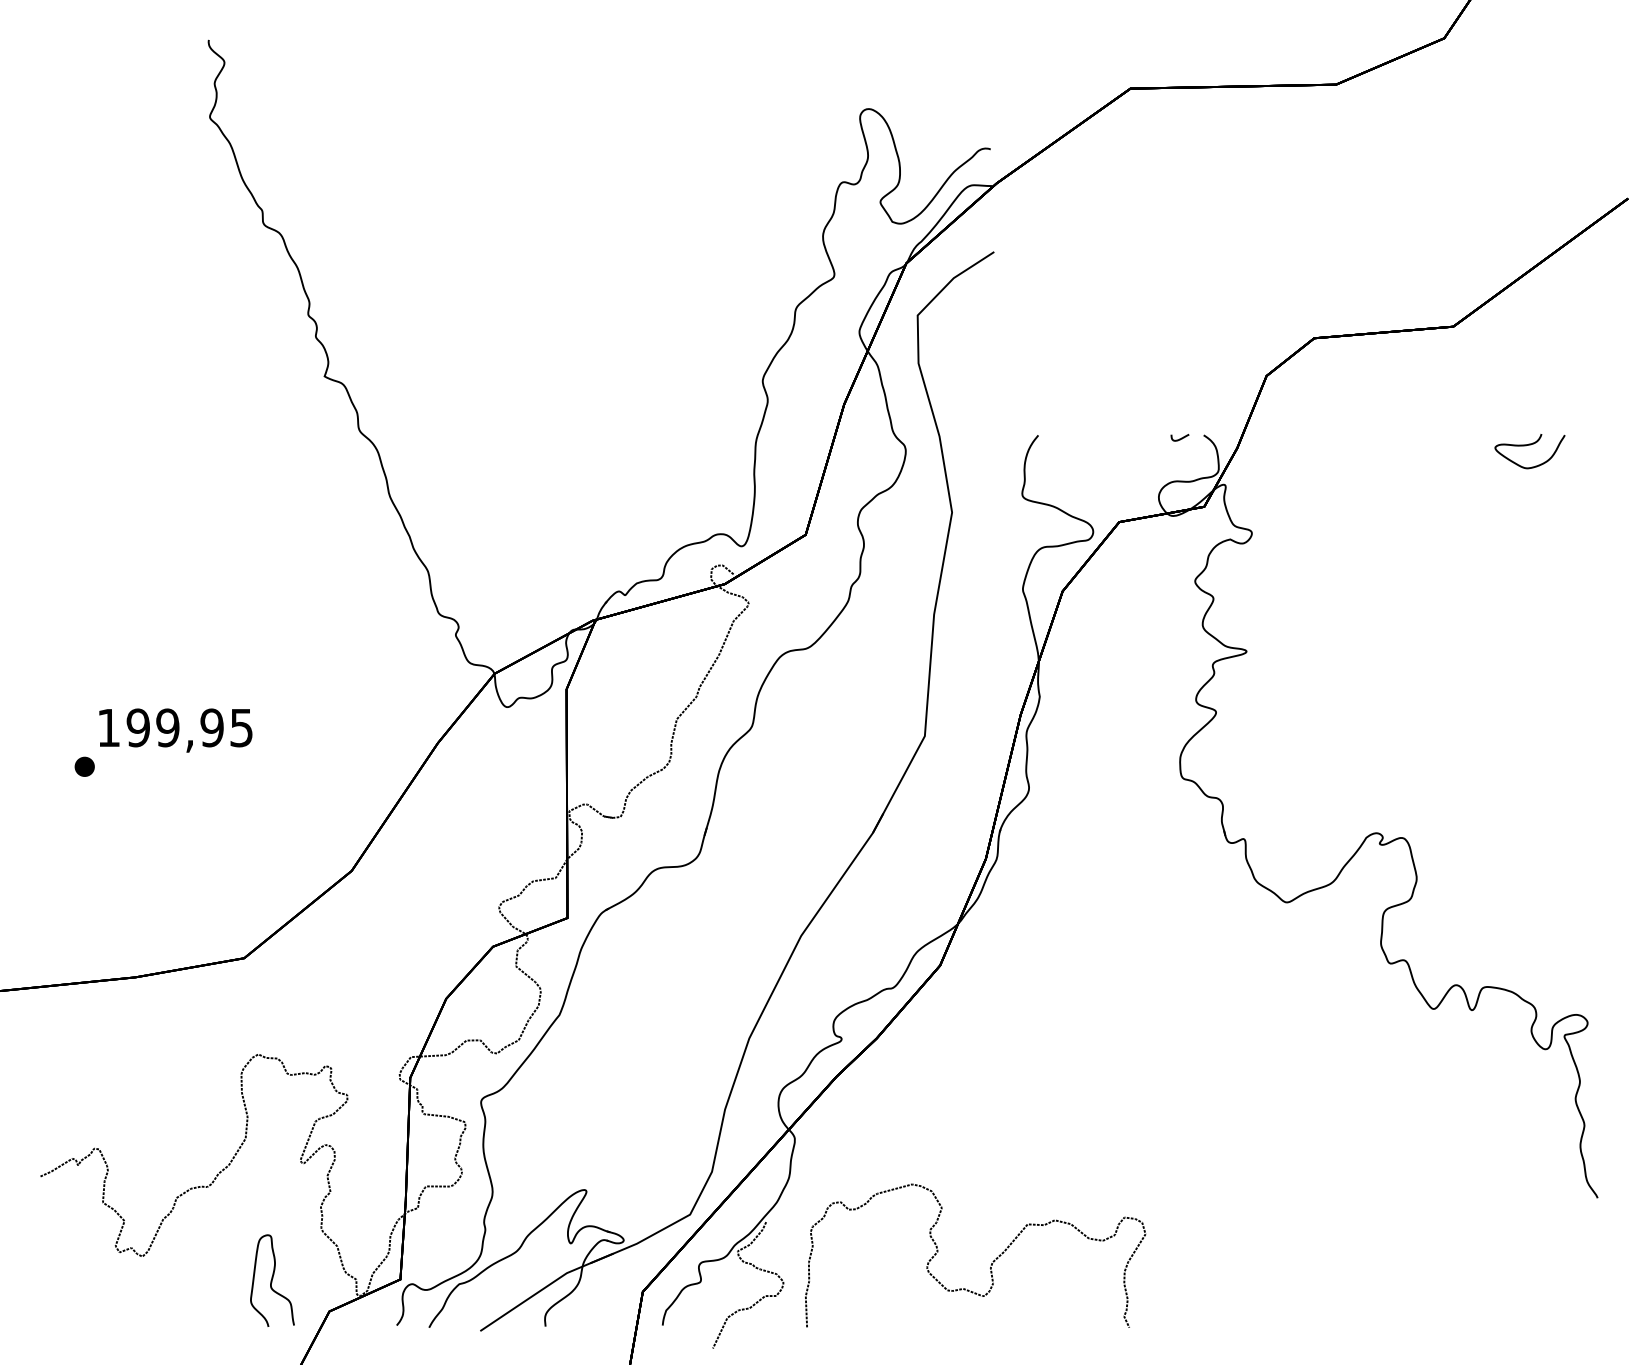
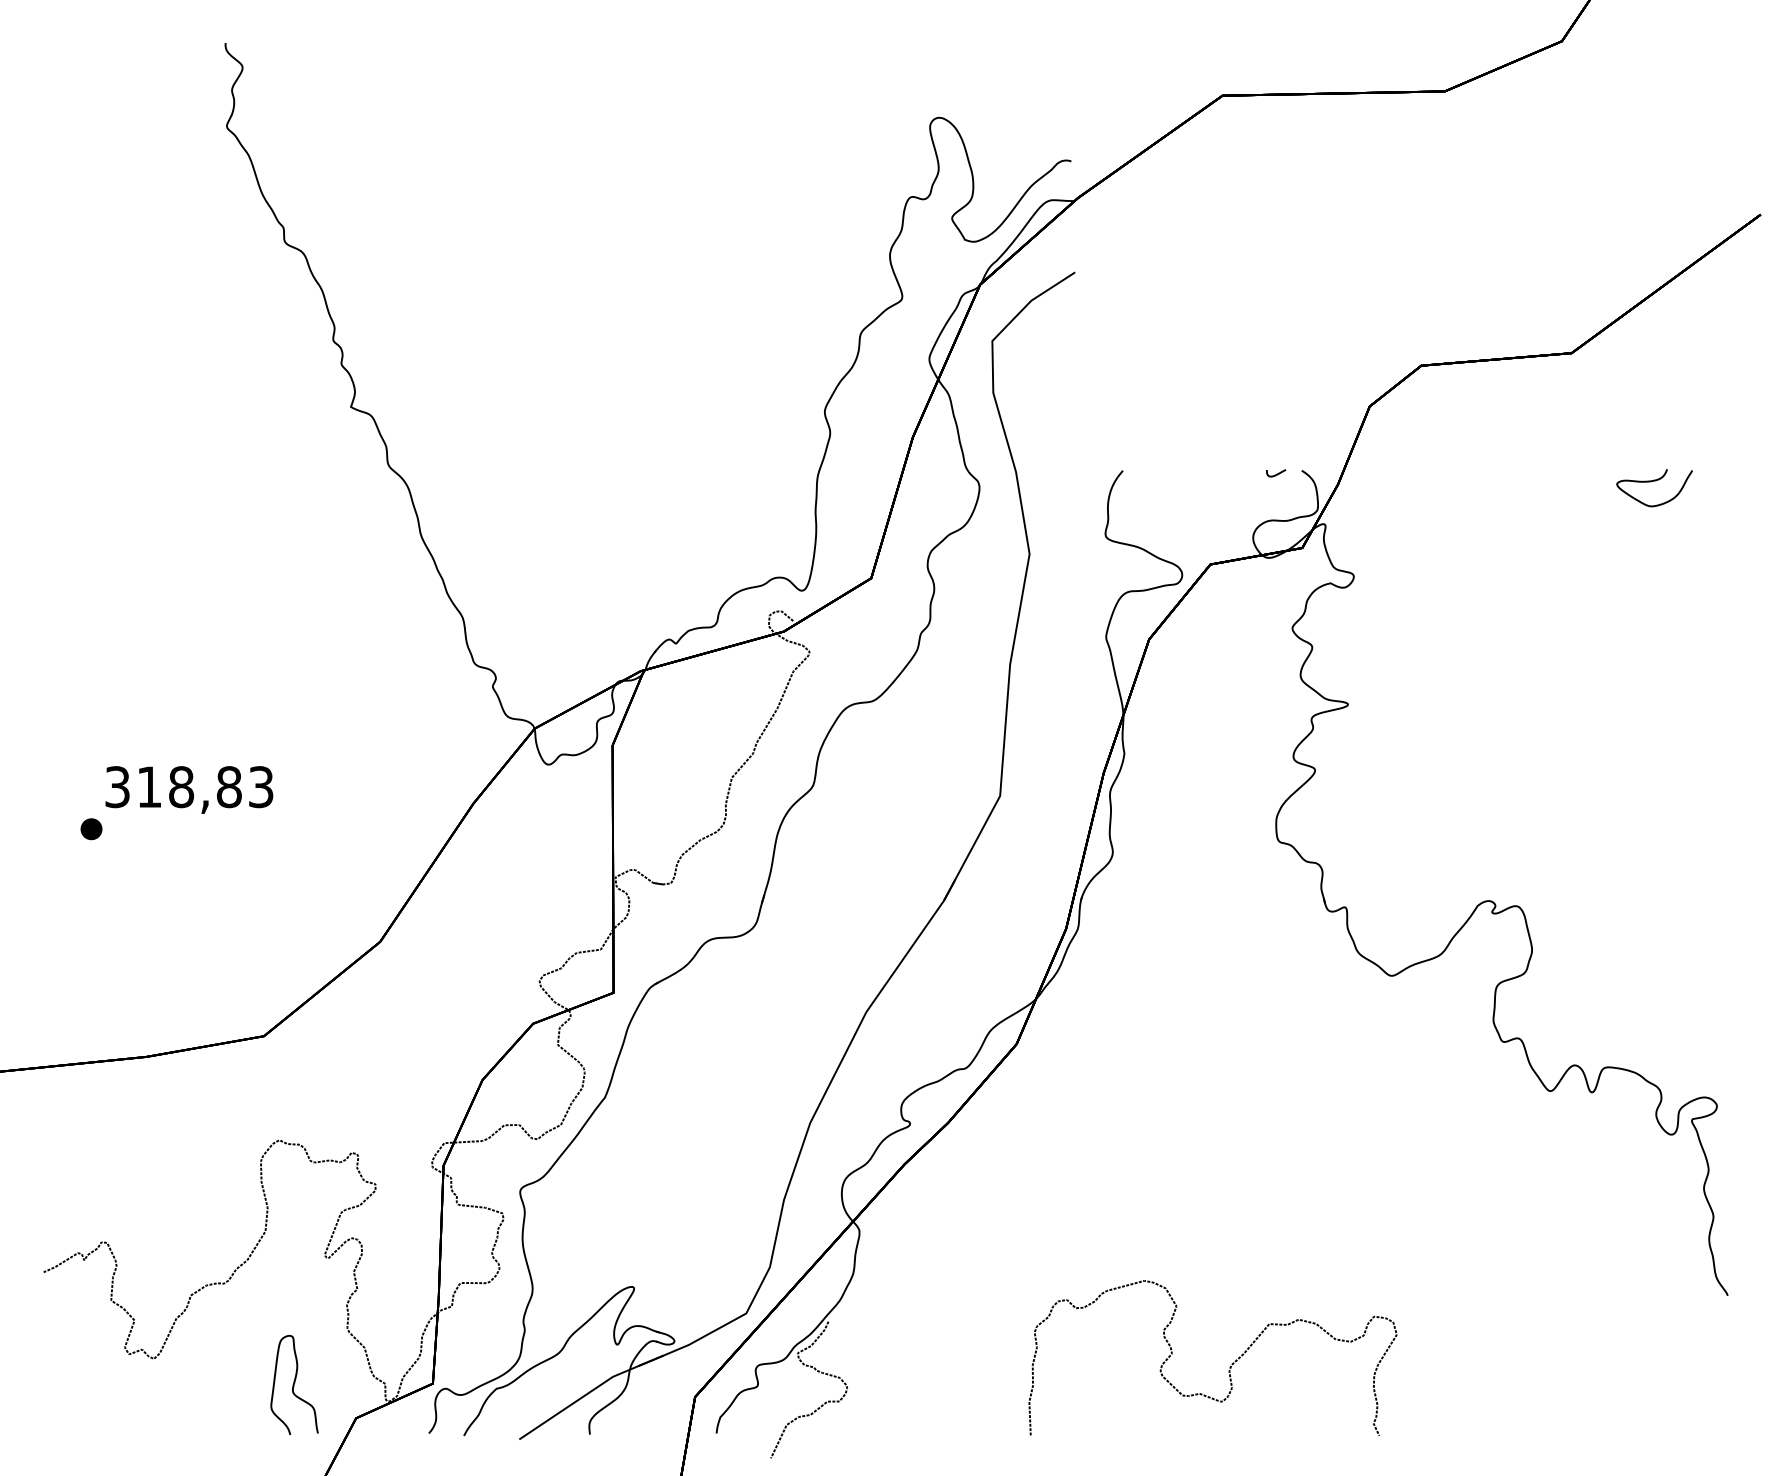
text: (175, 728) -> (189, 787), 199,95 -> 318,83
curve: (991, 1262) -> (1230, 1365), moved

